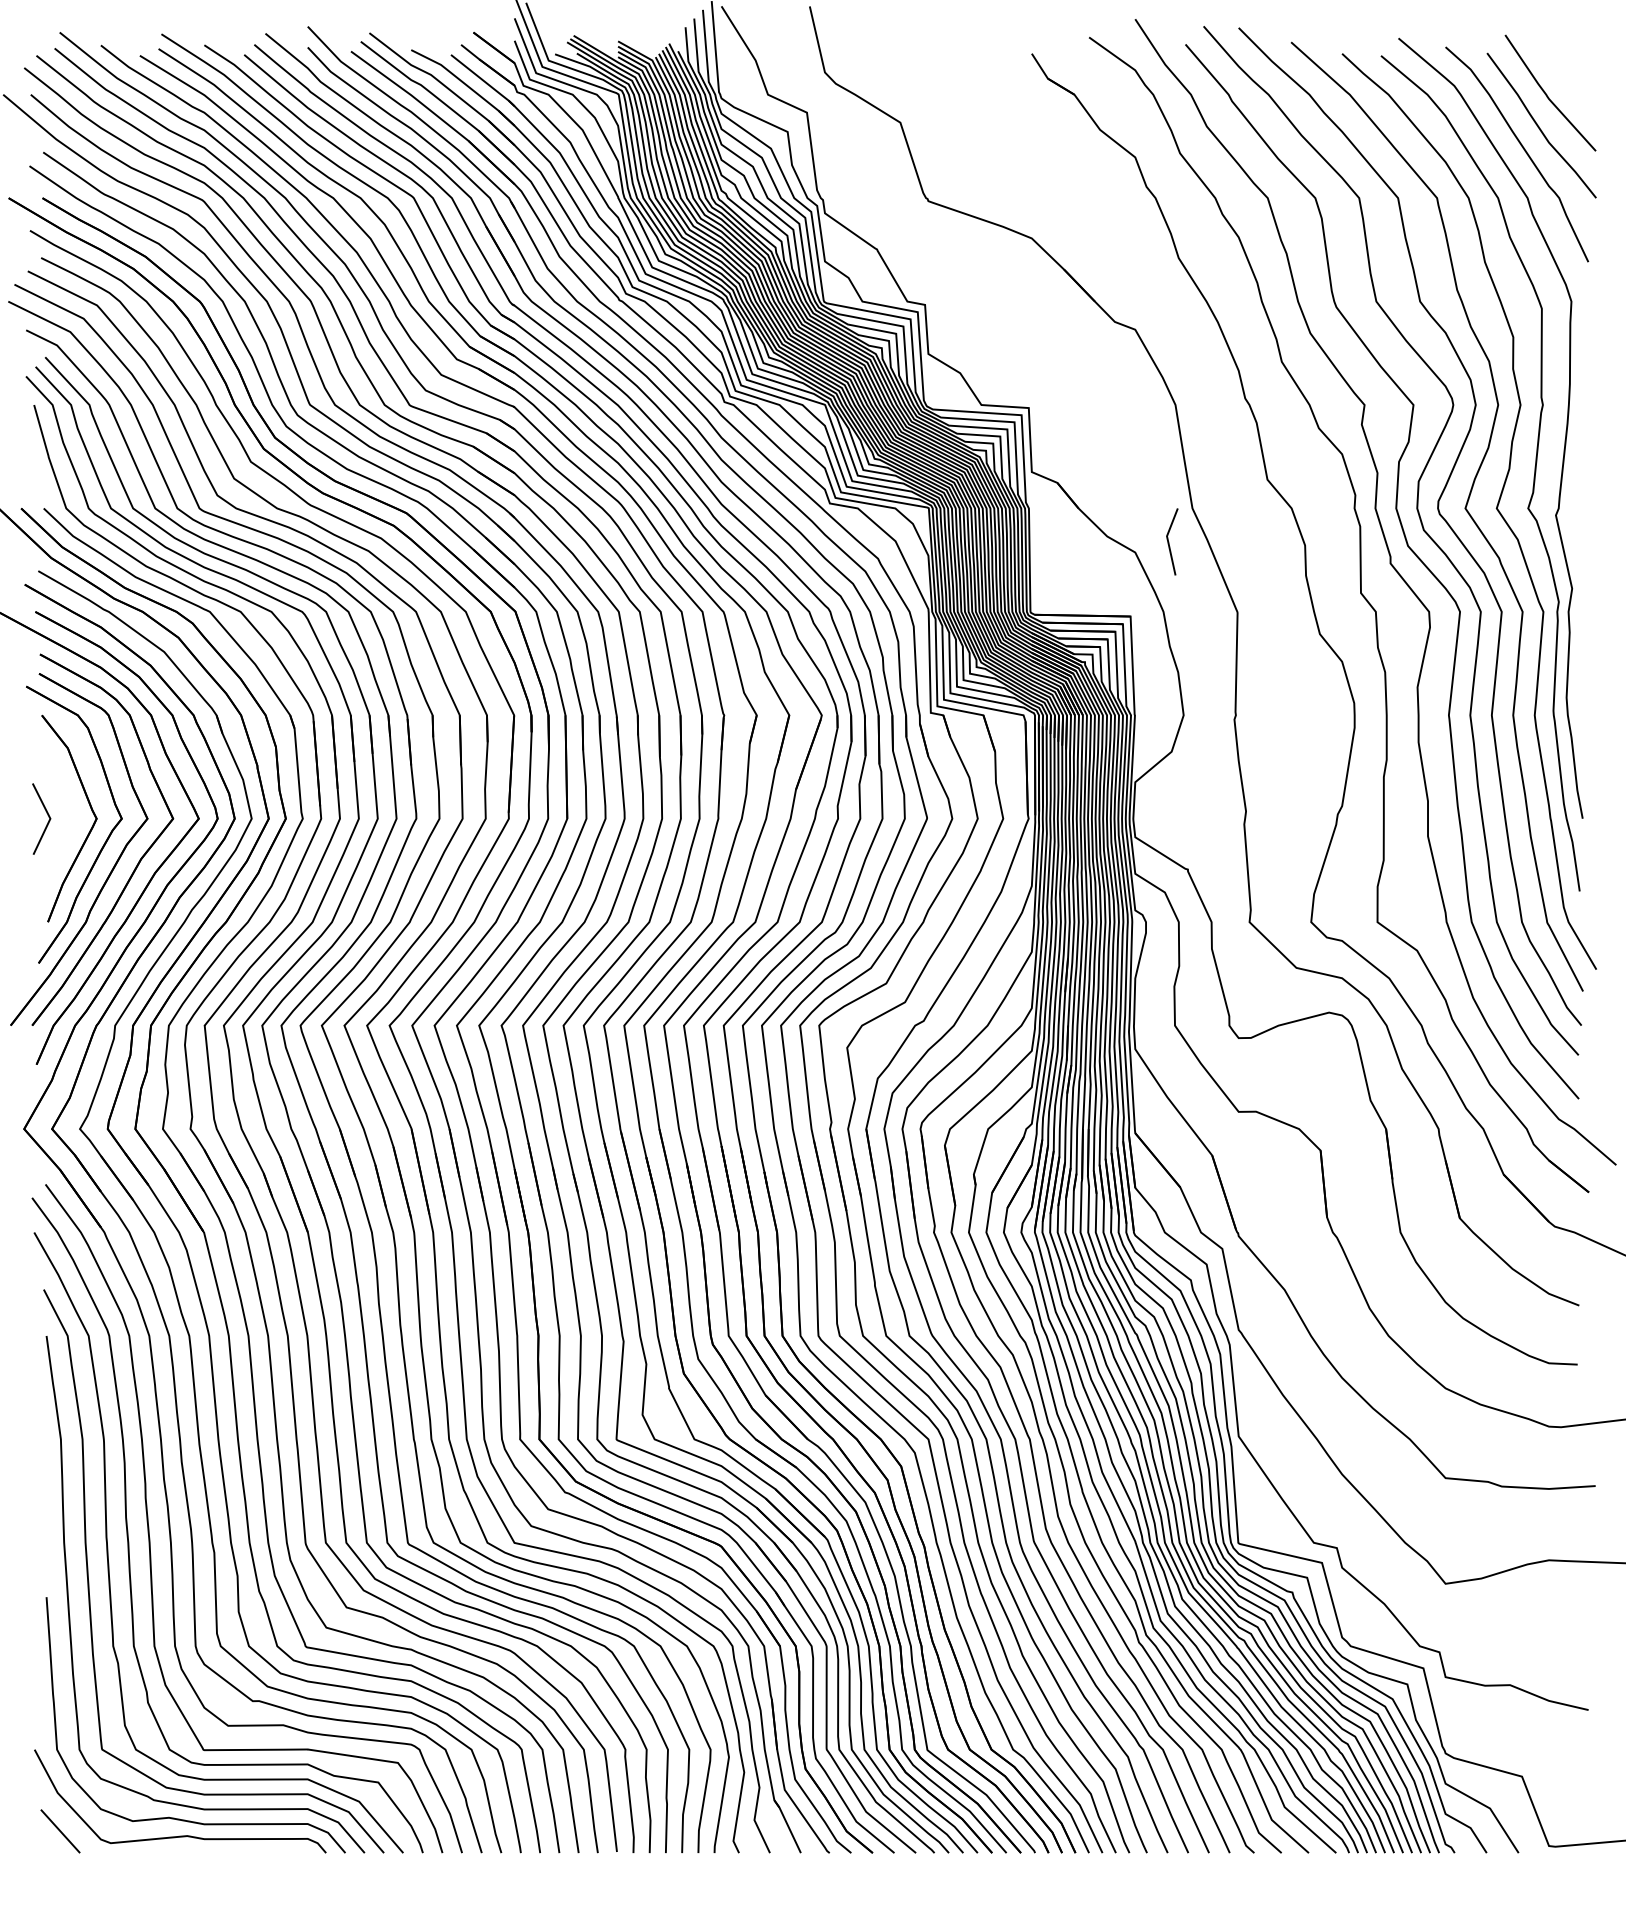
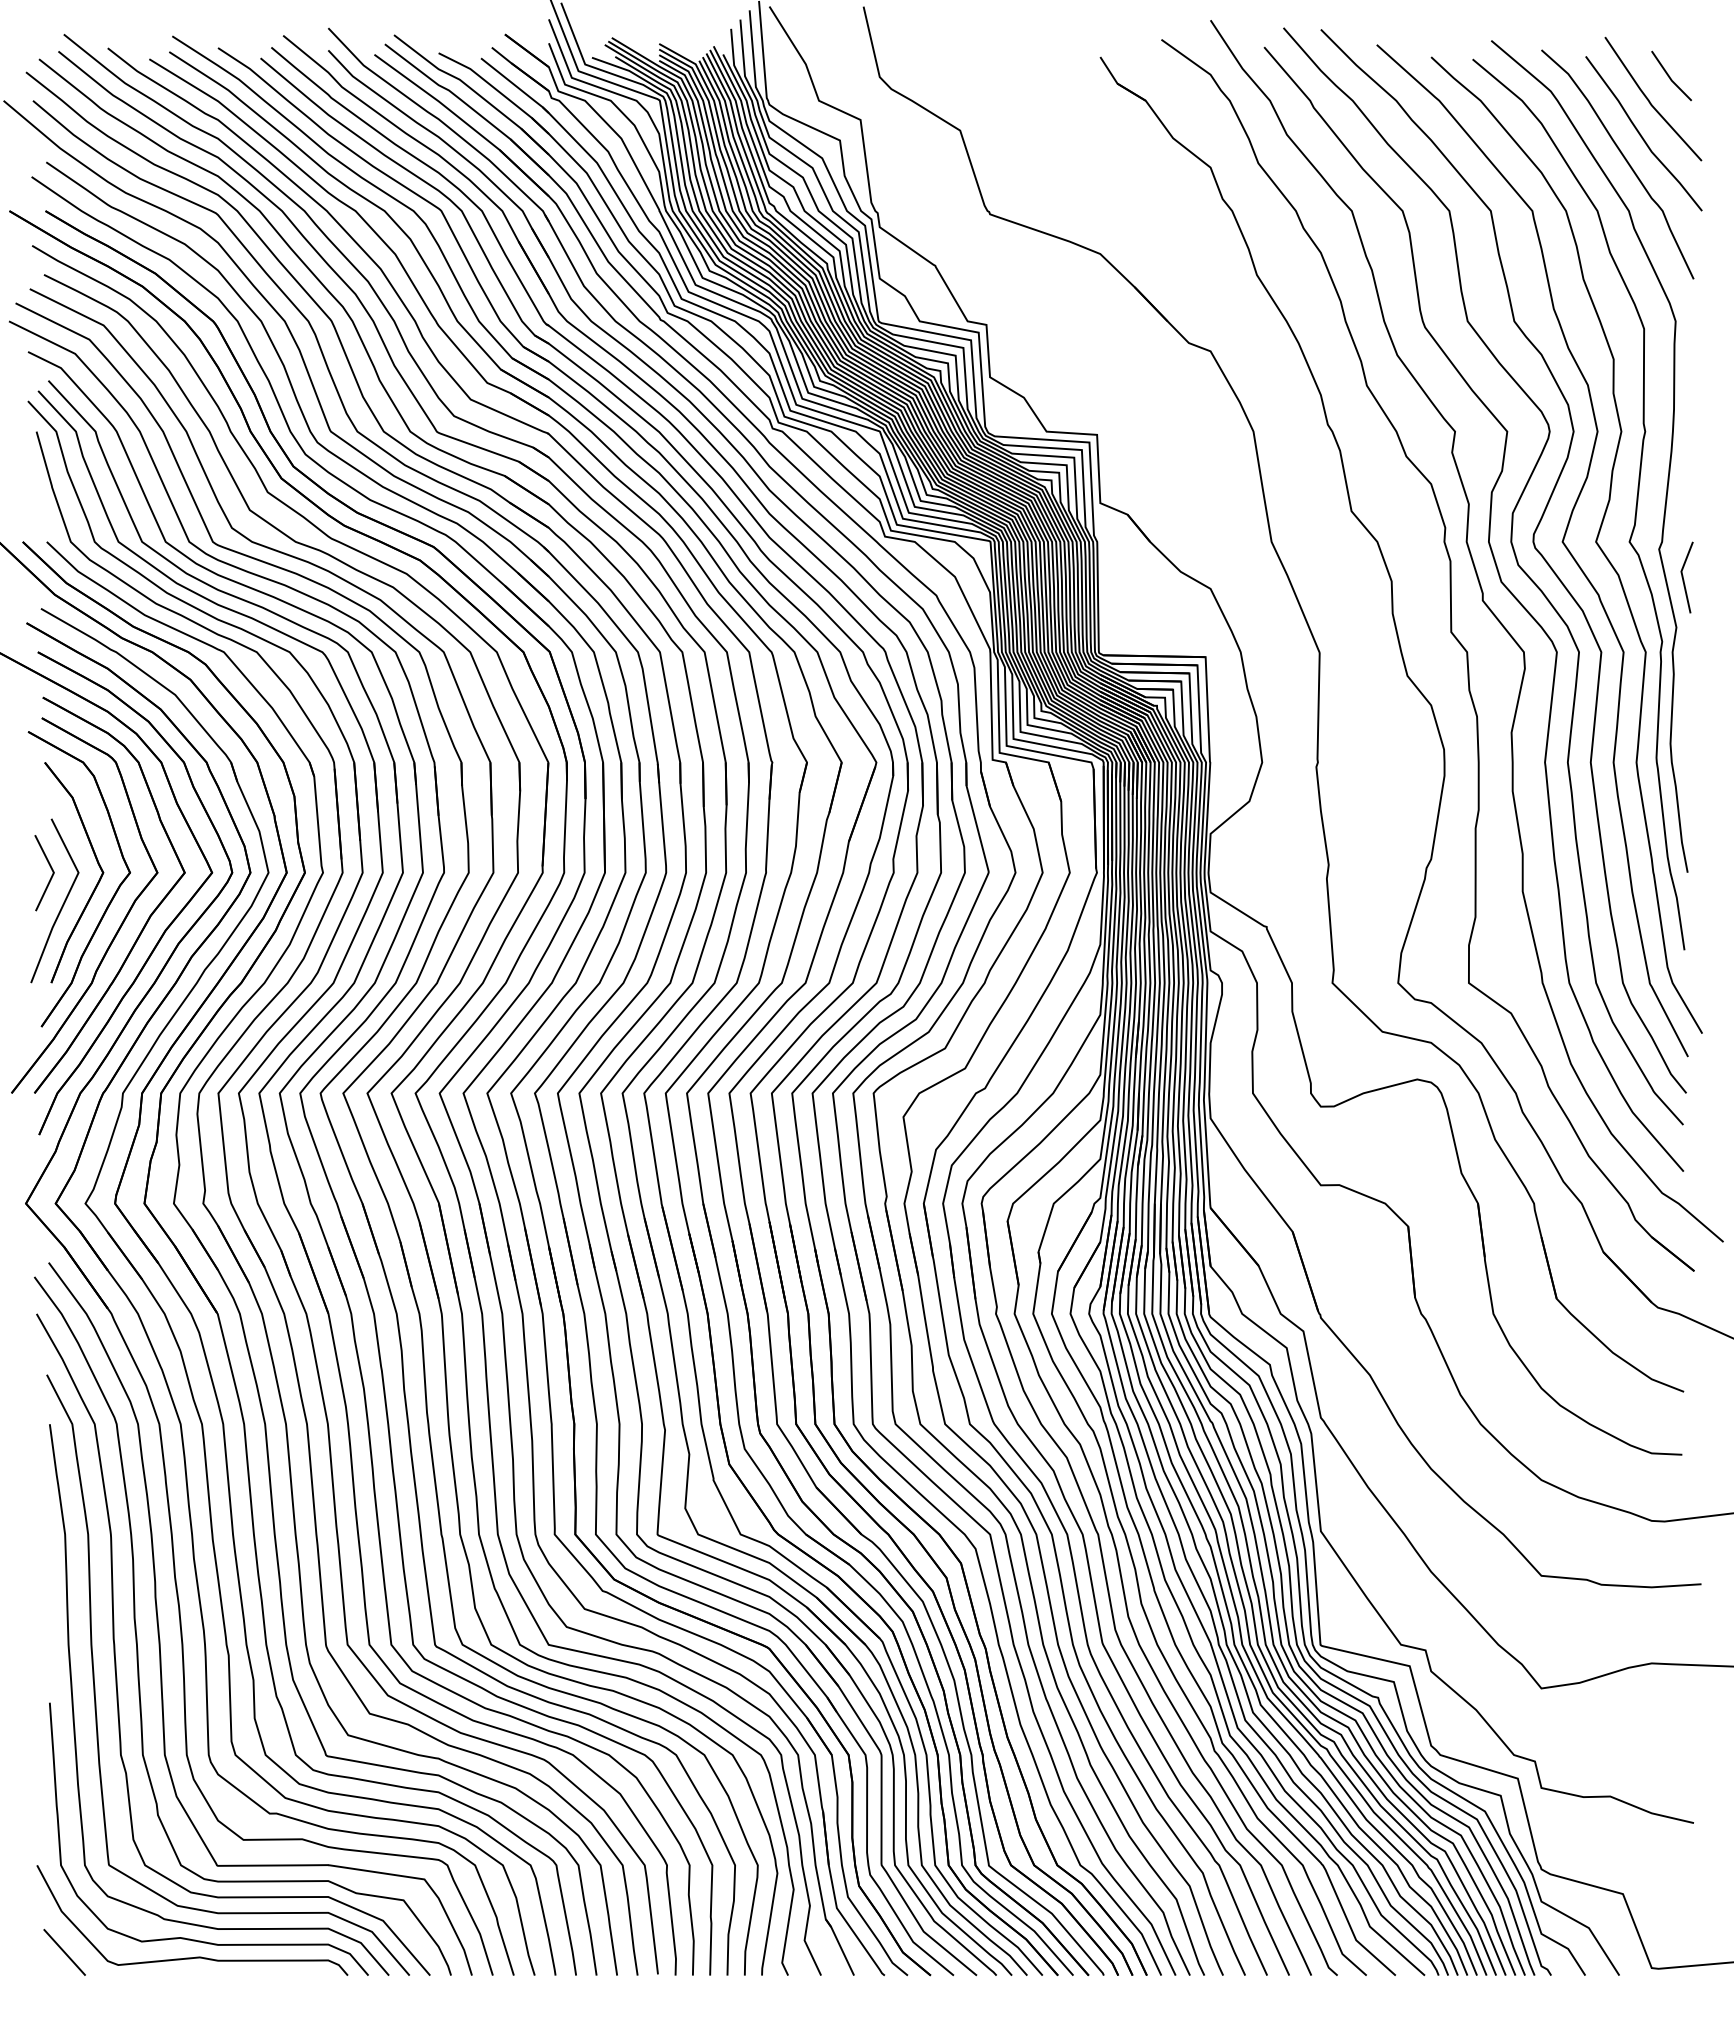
line: (1566, 71) -> (1670, 76), added
line: (1169, 543) -> (1684, 579), moved
line: (58, 848) -> (62, 904), added

